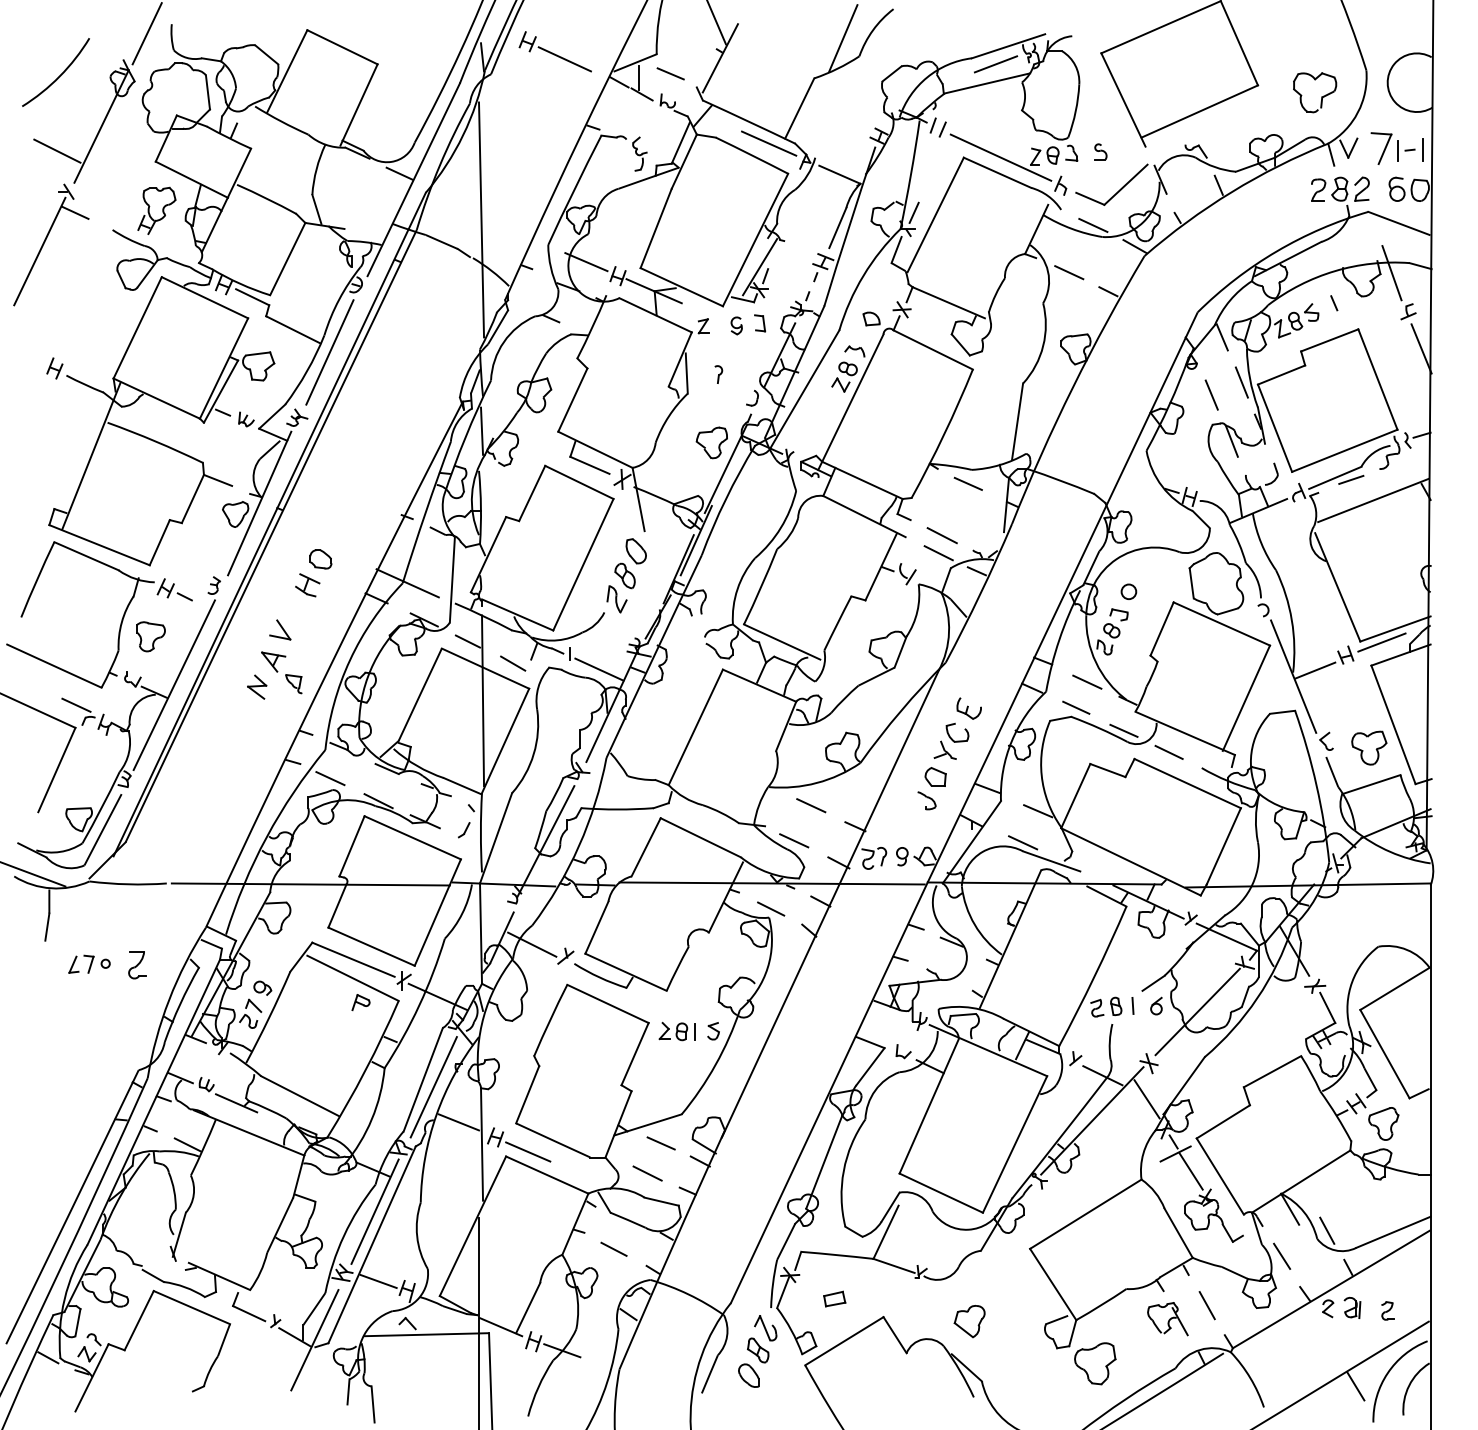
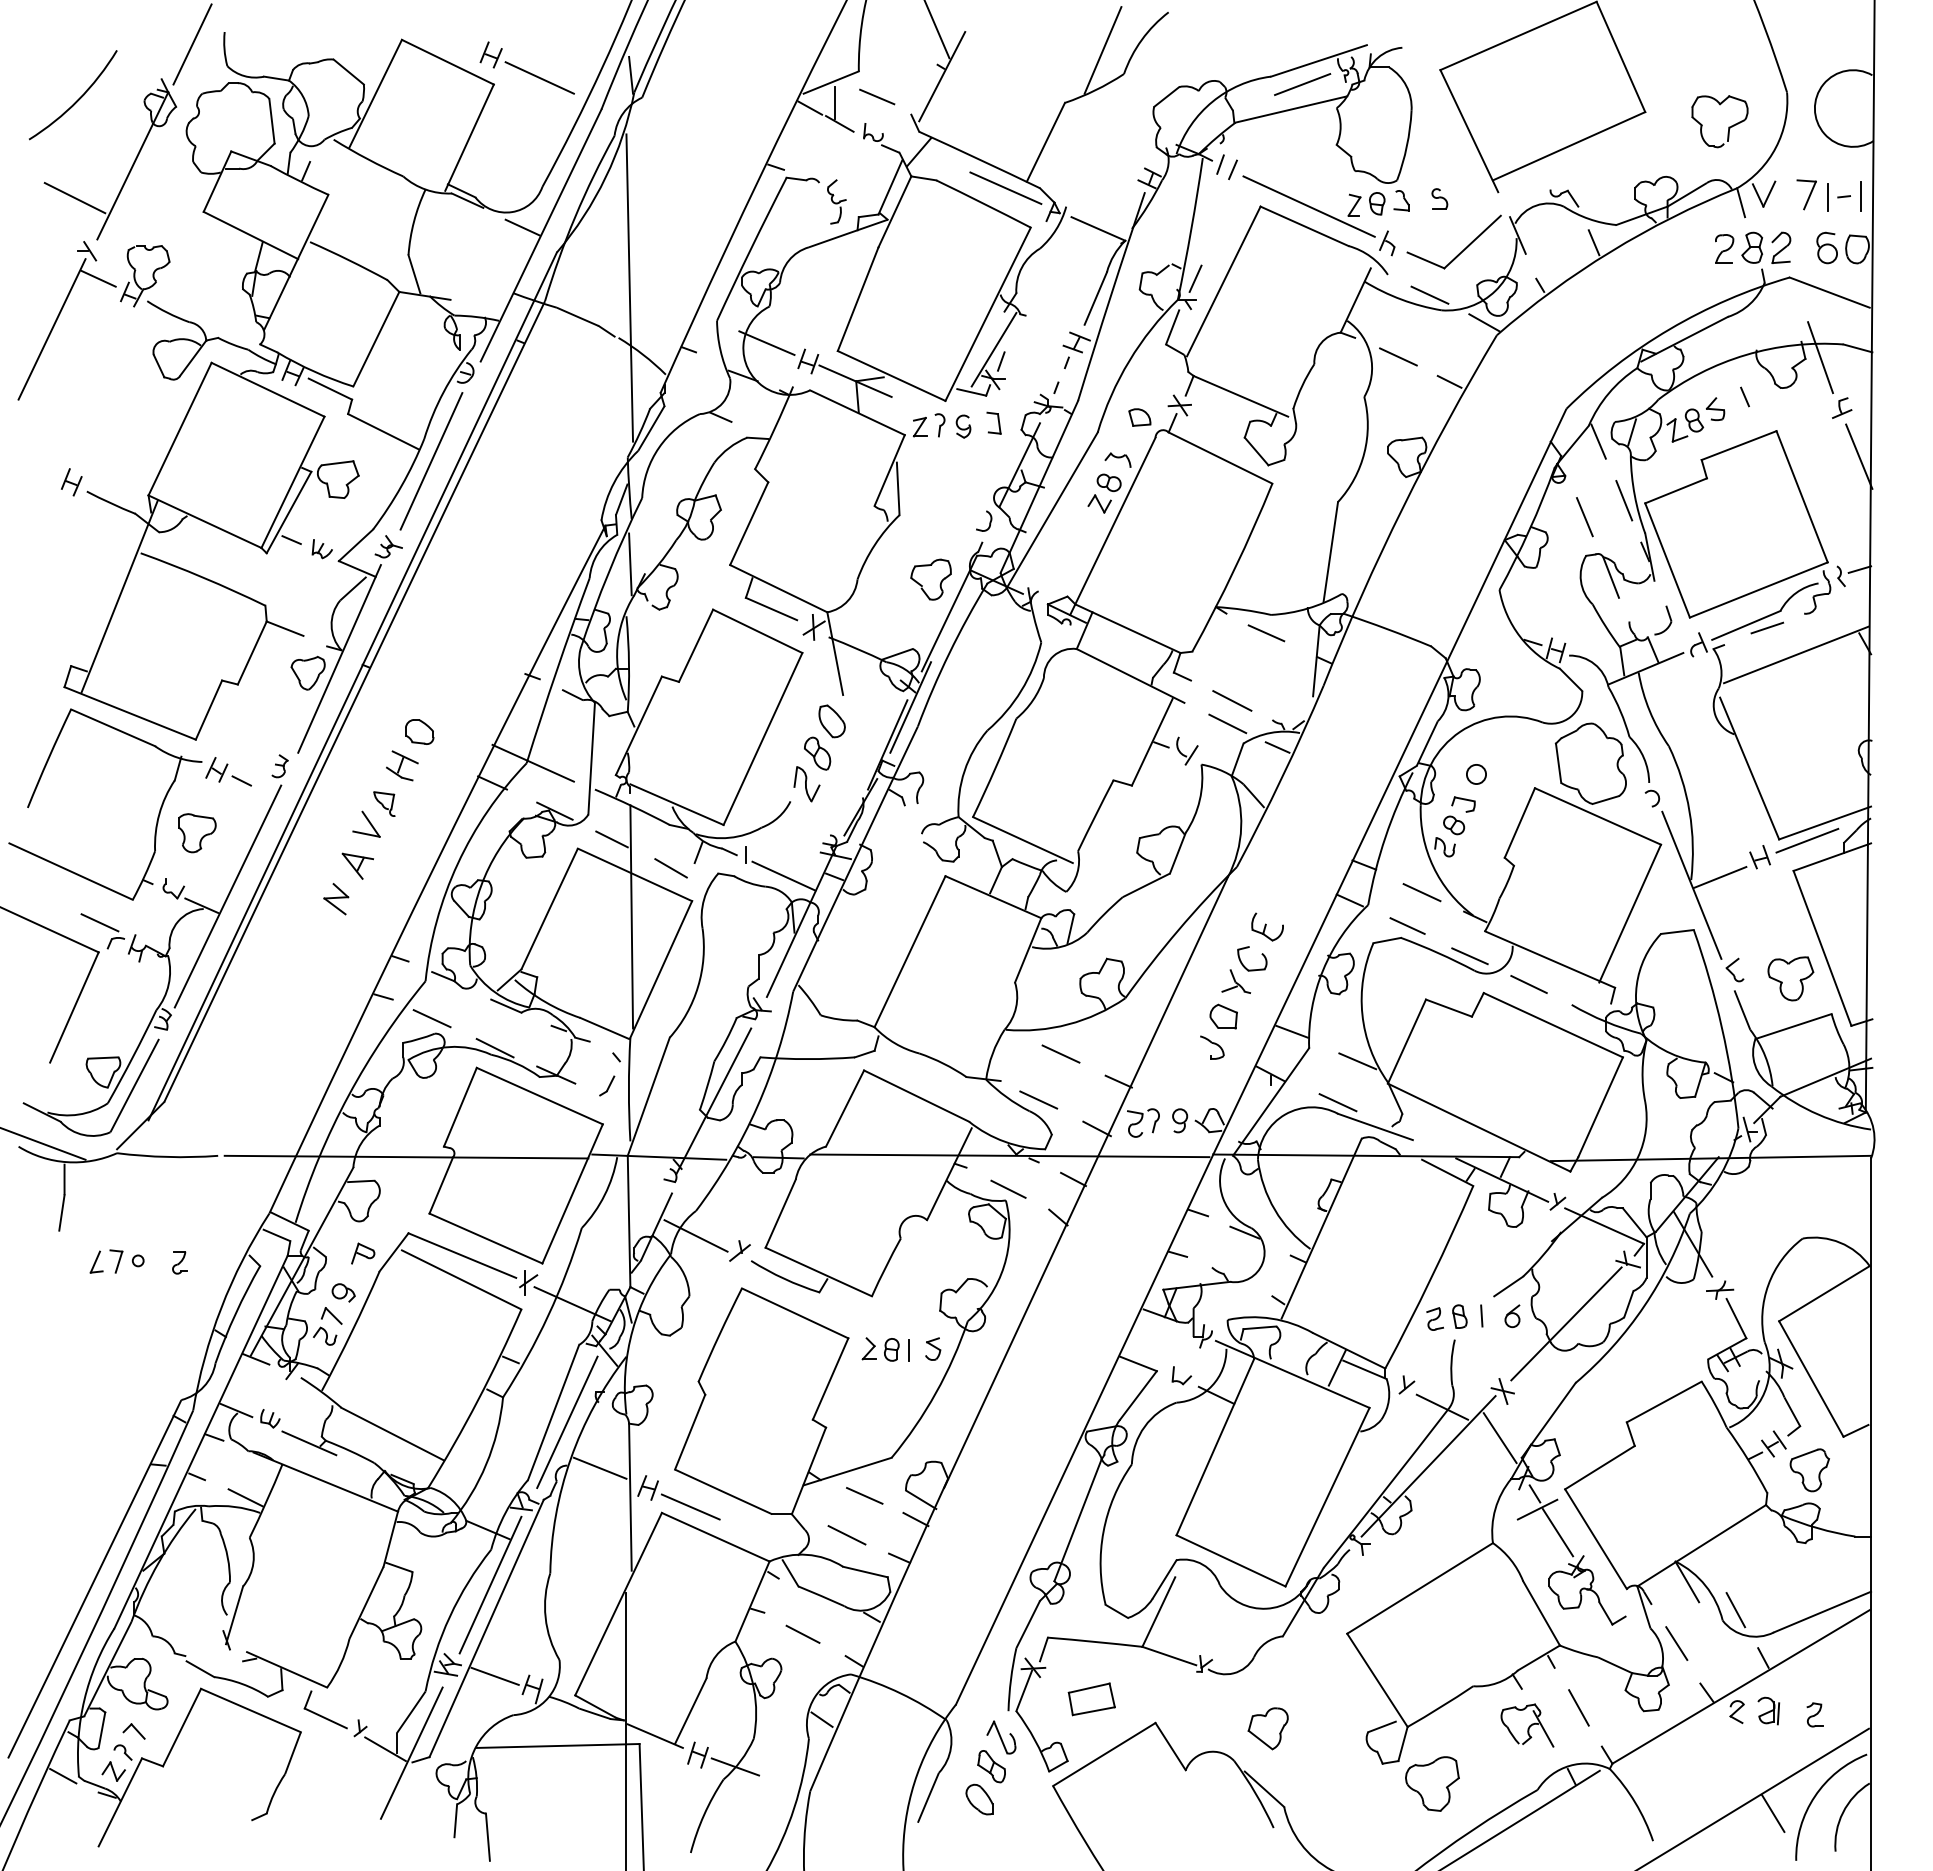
part: (554, 51) -> (526, 67), moved
part: (1381, 148) -> (1806, 194), size x0.71
part: (157, 211) -> (145, 276), moved
part: (718, 374) -> (939, 425), moved
part: (294, 683) -> (384, 803), moved
part: (137, 965) -> (179, 1262), size x0.62
part: (361, 1002) -> (363, 1253), moved
part: (834, 1299) -> (1091, 1699), size x1.67
part: (407, 1323) -> (133, 1731), moved

